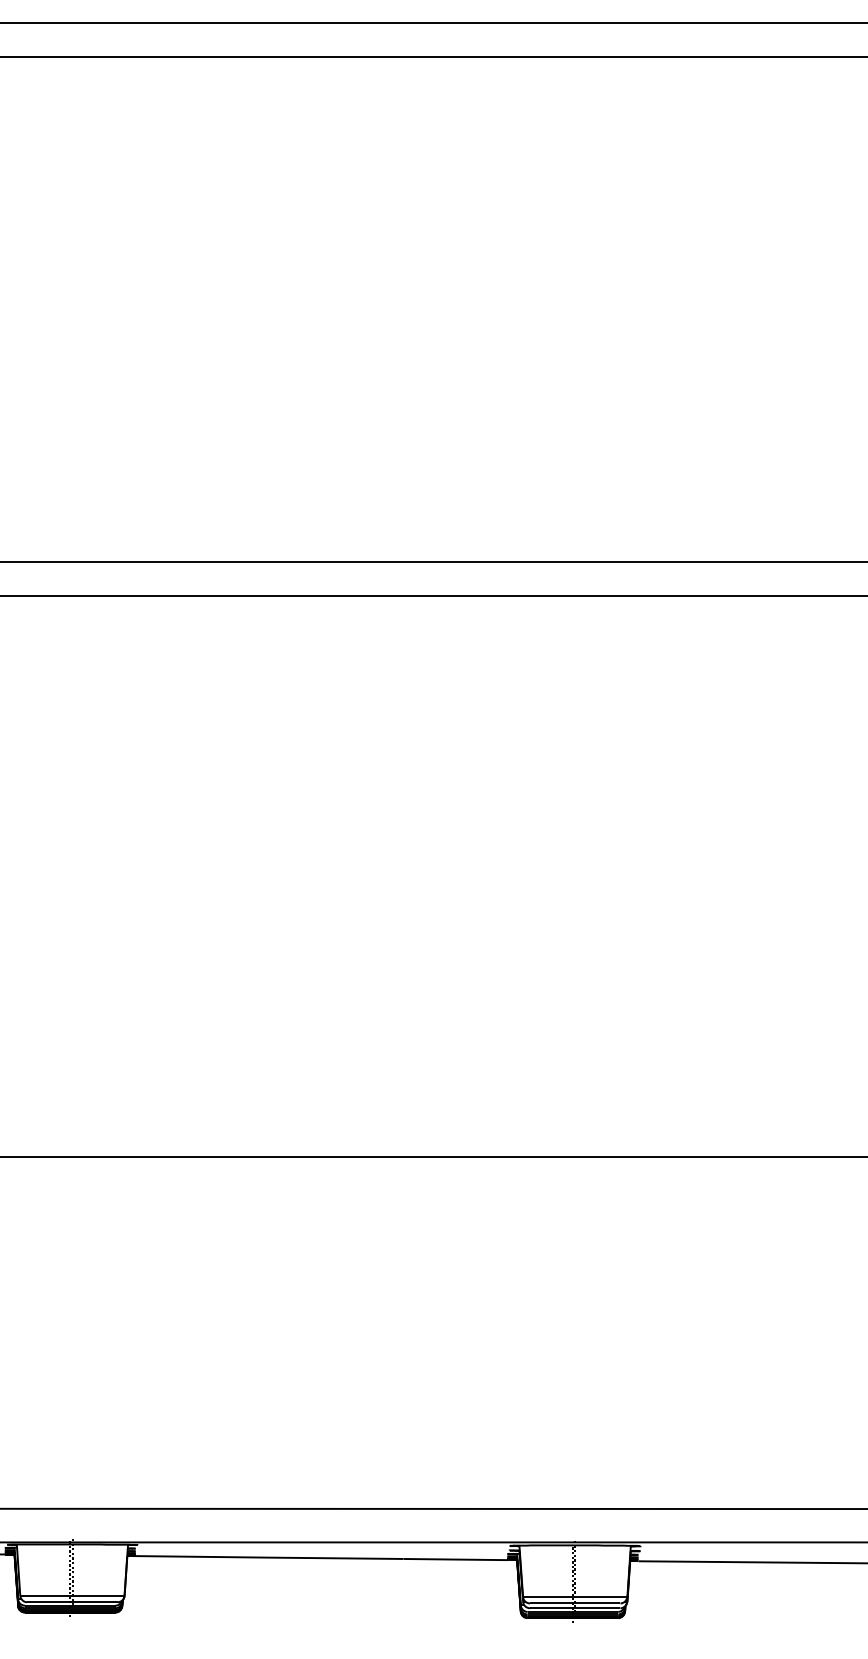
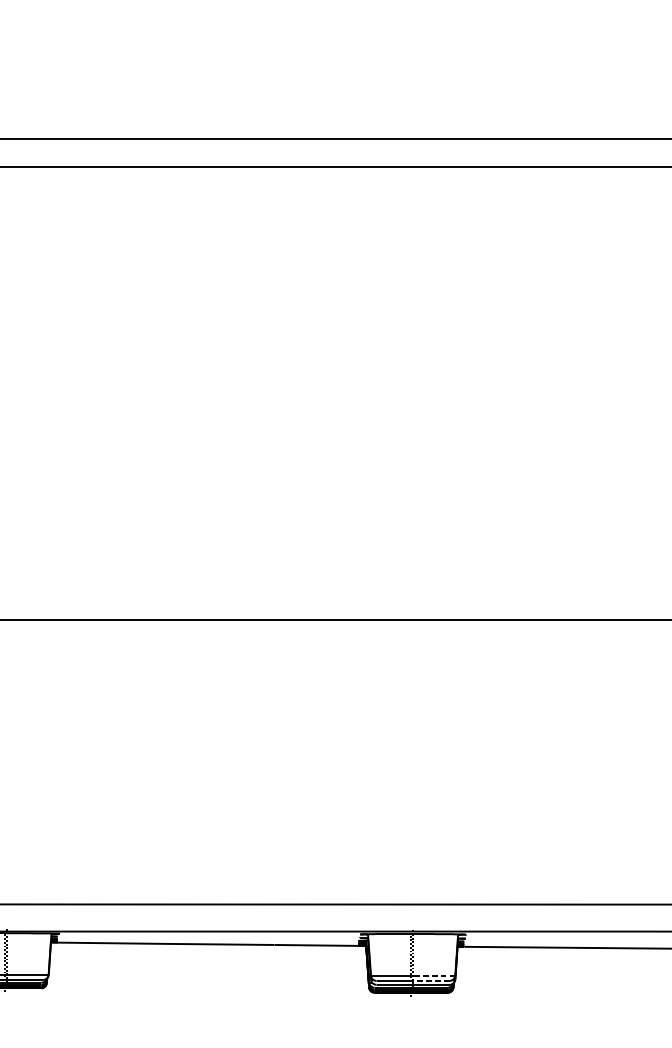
line: (600, 1597) -> (433, 976), solid -> dashed
line: (597, 1603) -> (431, 980), solid -> dashed

